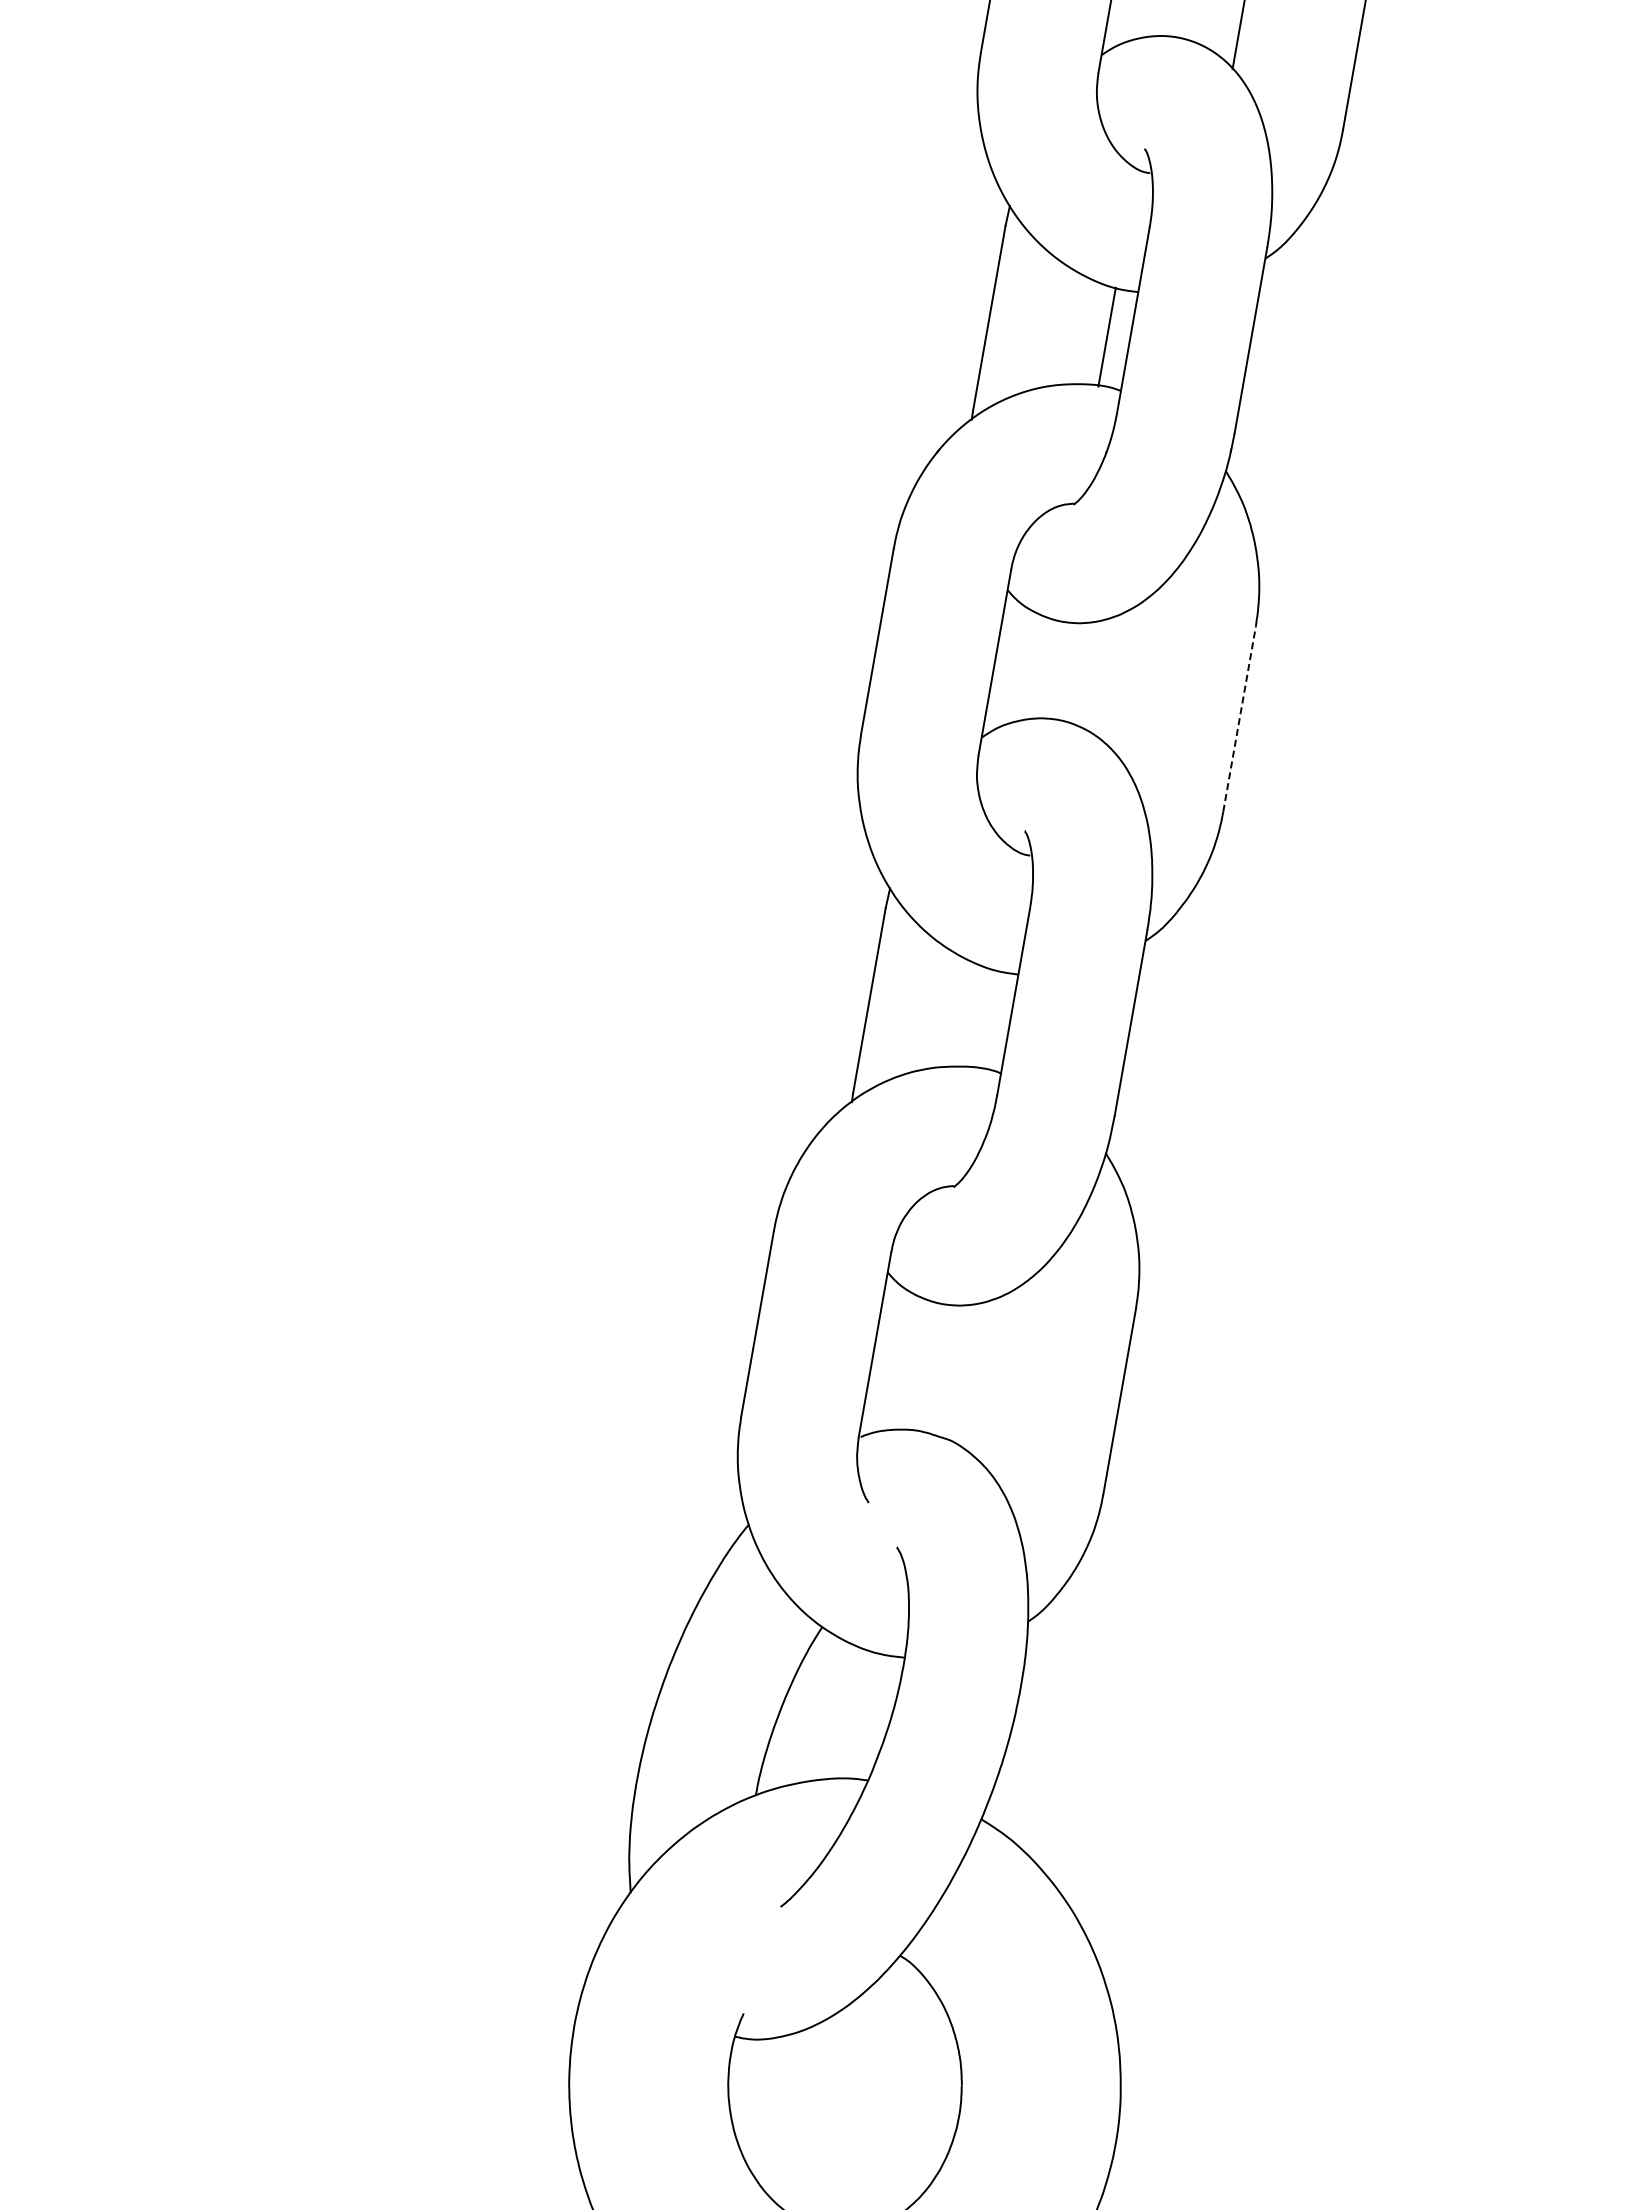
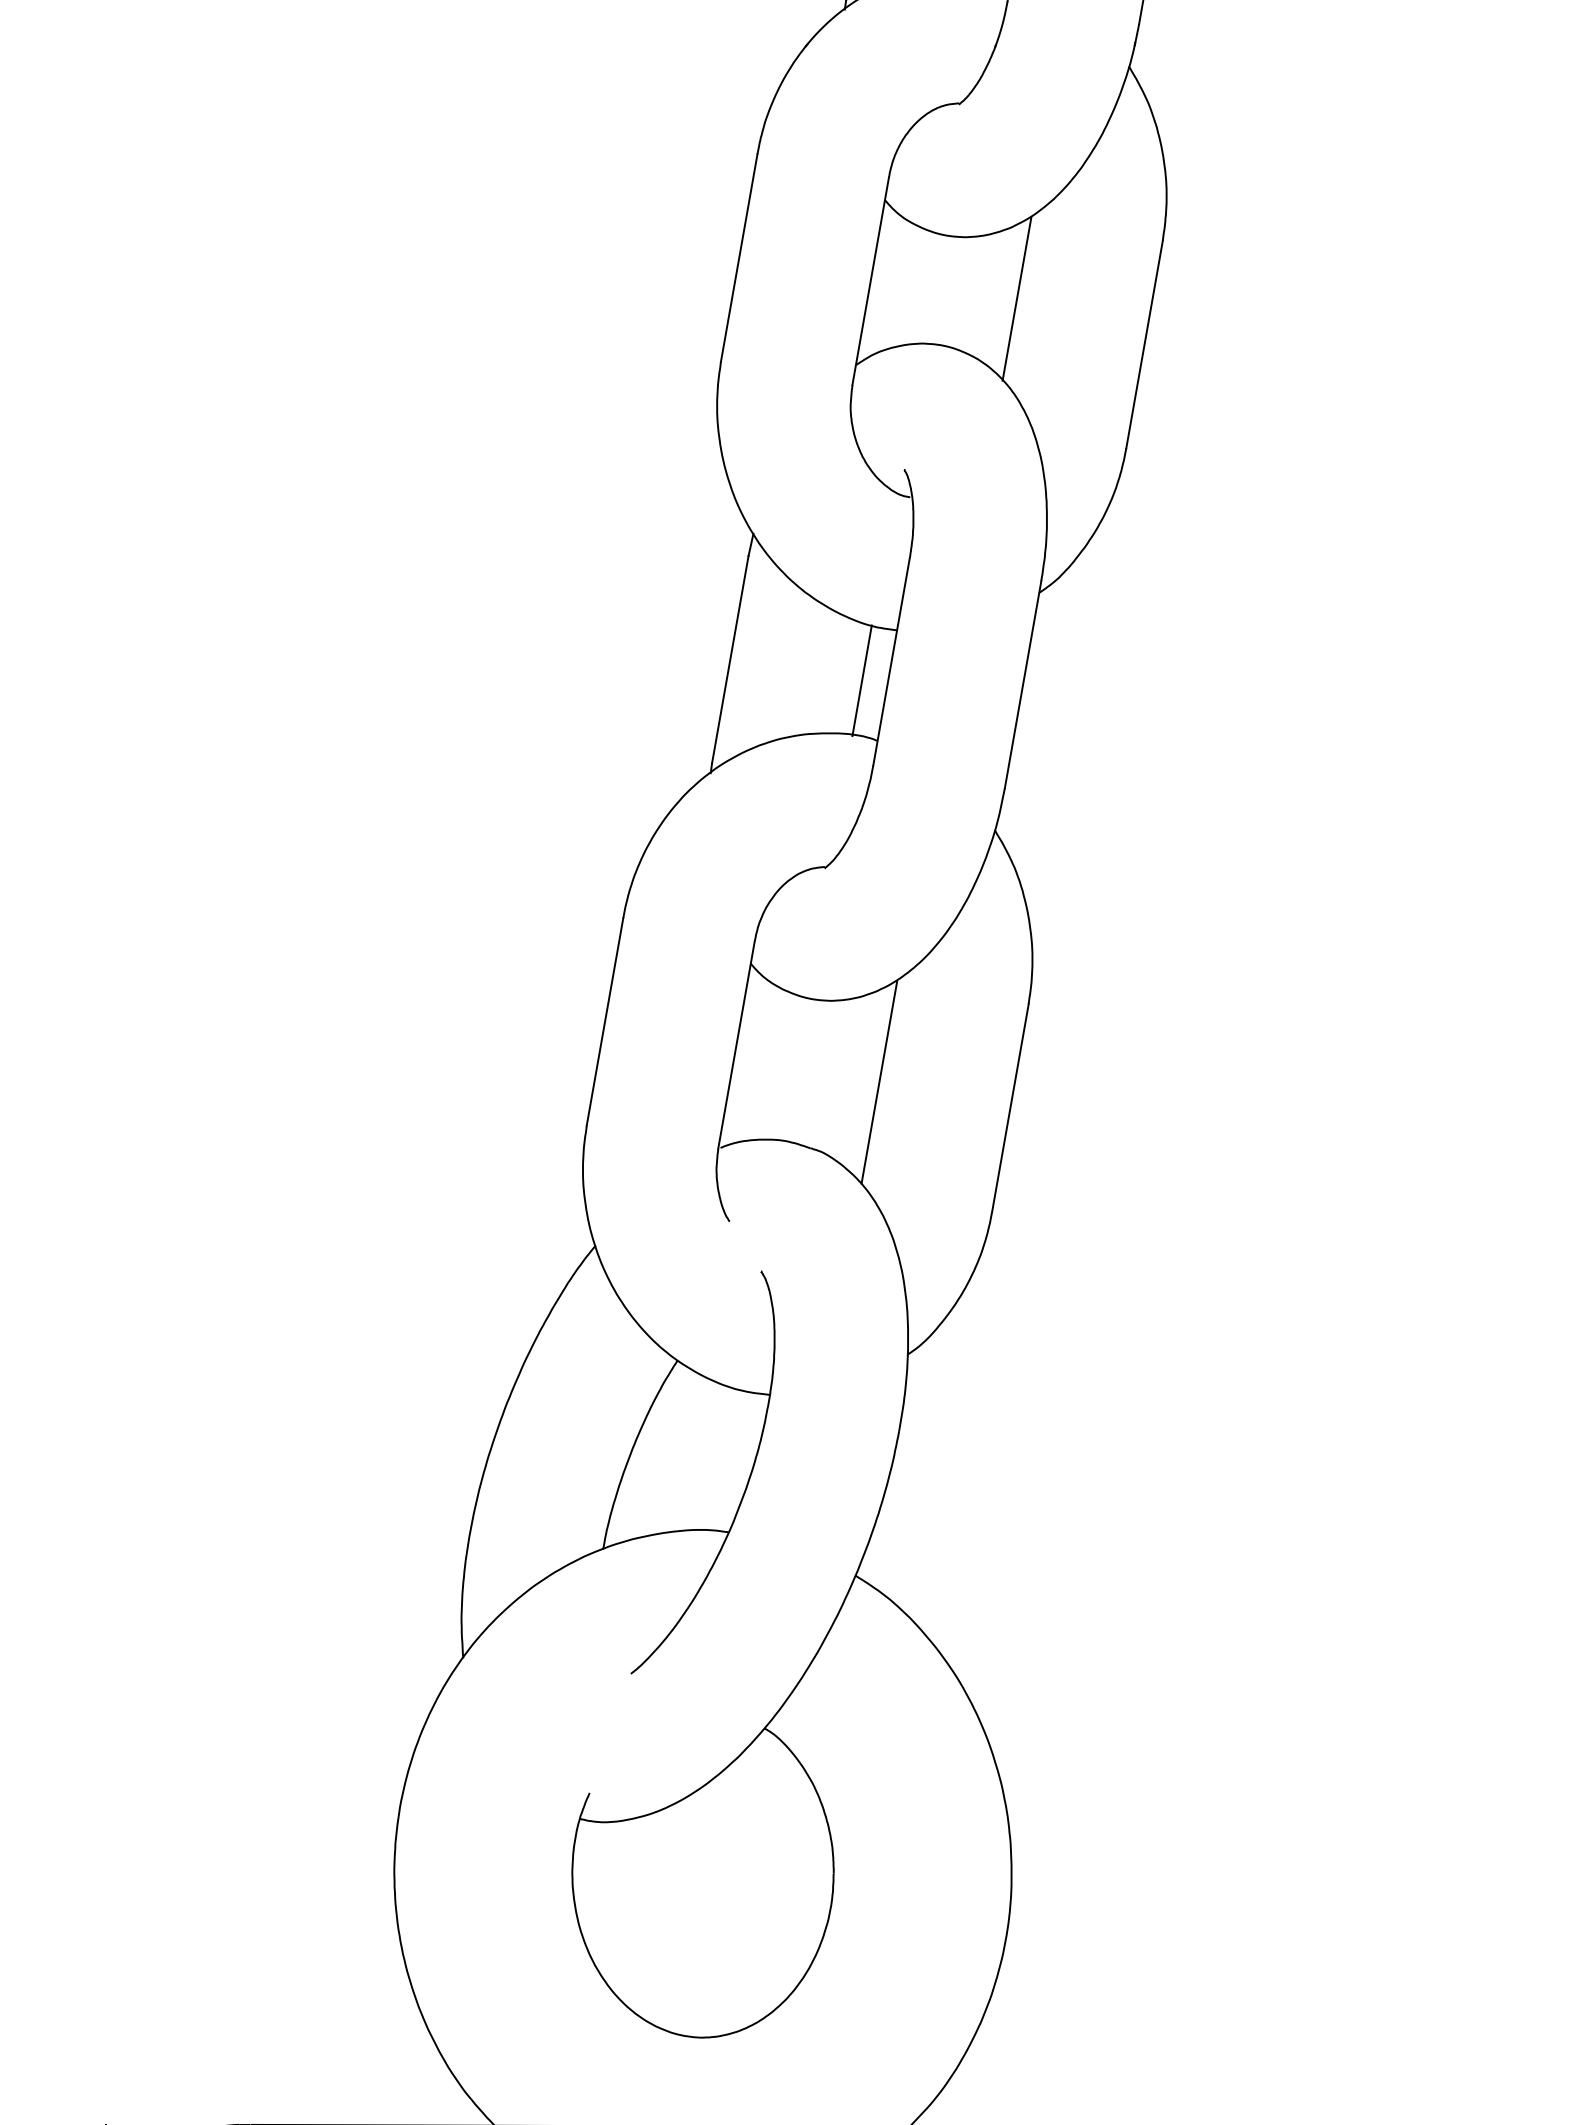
line: (1125, 678) -> (1016, 299), added
line: (1239, 718) -> (1144, 343), dashed -> solid
line: (986, 1019) -> (861, 680), added
line: (1002, 1378) -> (879, 1082), added

